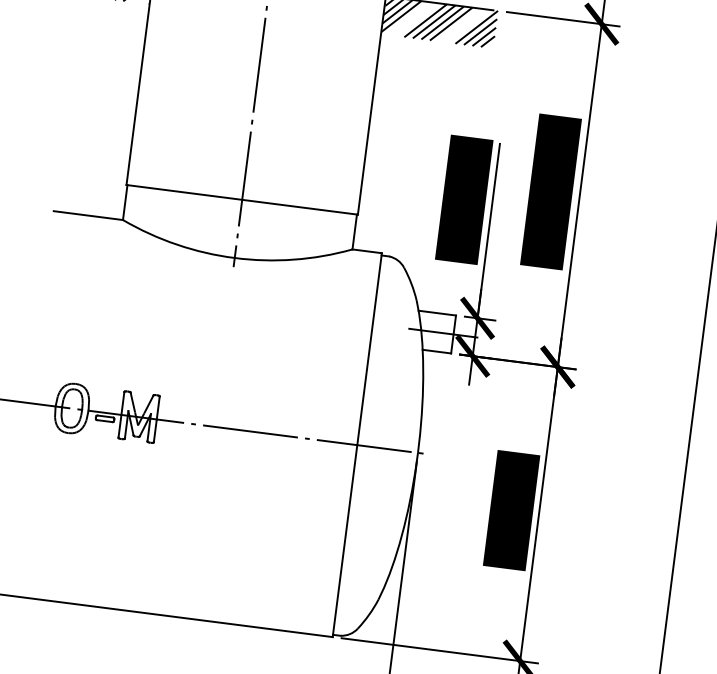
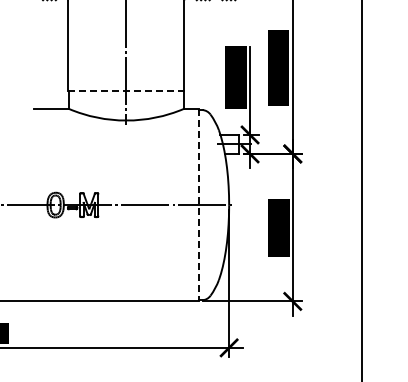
line: (242, 200) -> (126, 91), solid -> dashed
line: (356, 445) -> (198, 205), solid -> dashed

